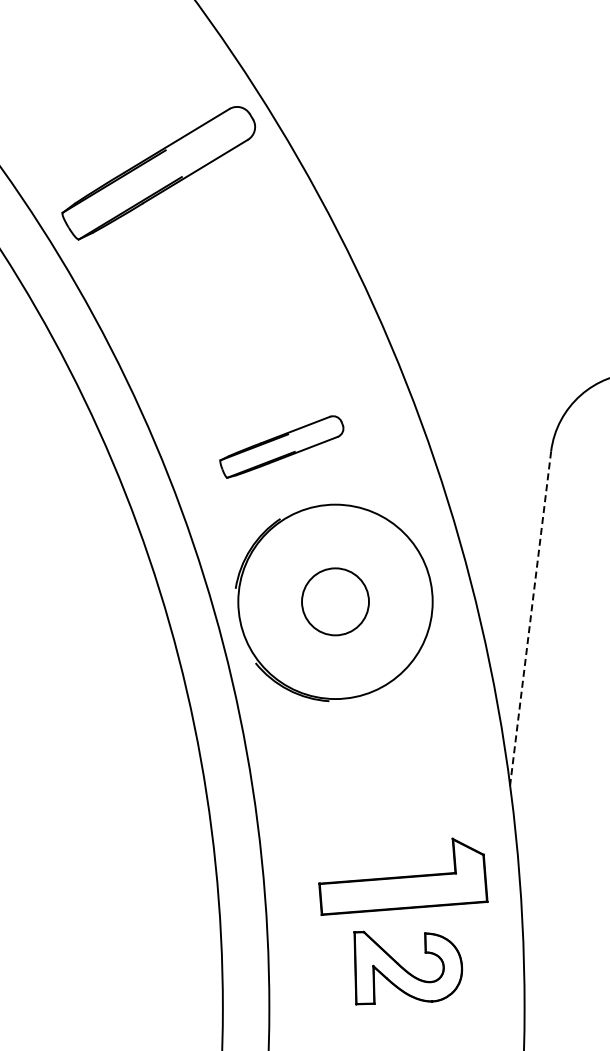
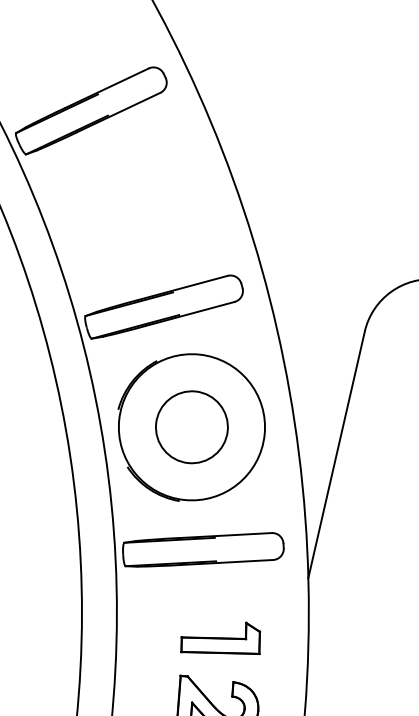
part: (158, 173) -> (90, 111), moved
part: (281, 446) -> (163, 306), size x1.67
circle: (335, 601) -> (191, 427), size x1.43
line: (530, 618) -> (336, 454), dashed -> solid
part: (367, 762) -> (203, 549), added
part: (402, 876) -> (220, 637), size x0.62

